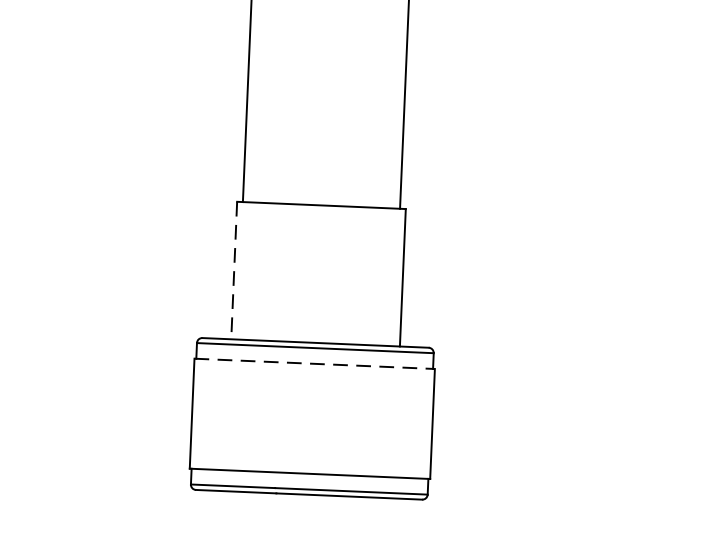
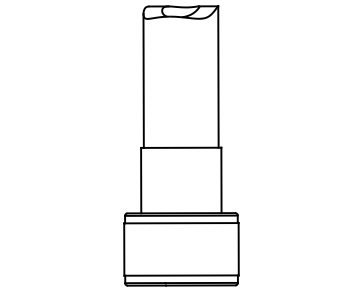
line: (234, 270) -> (141, 180), dashed -> solid
line: (314, 364) -> (181, 223), dashed -> solid

